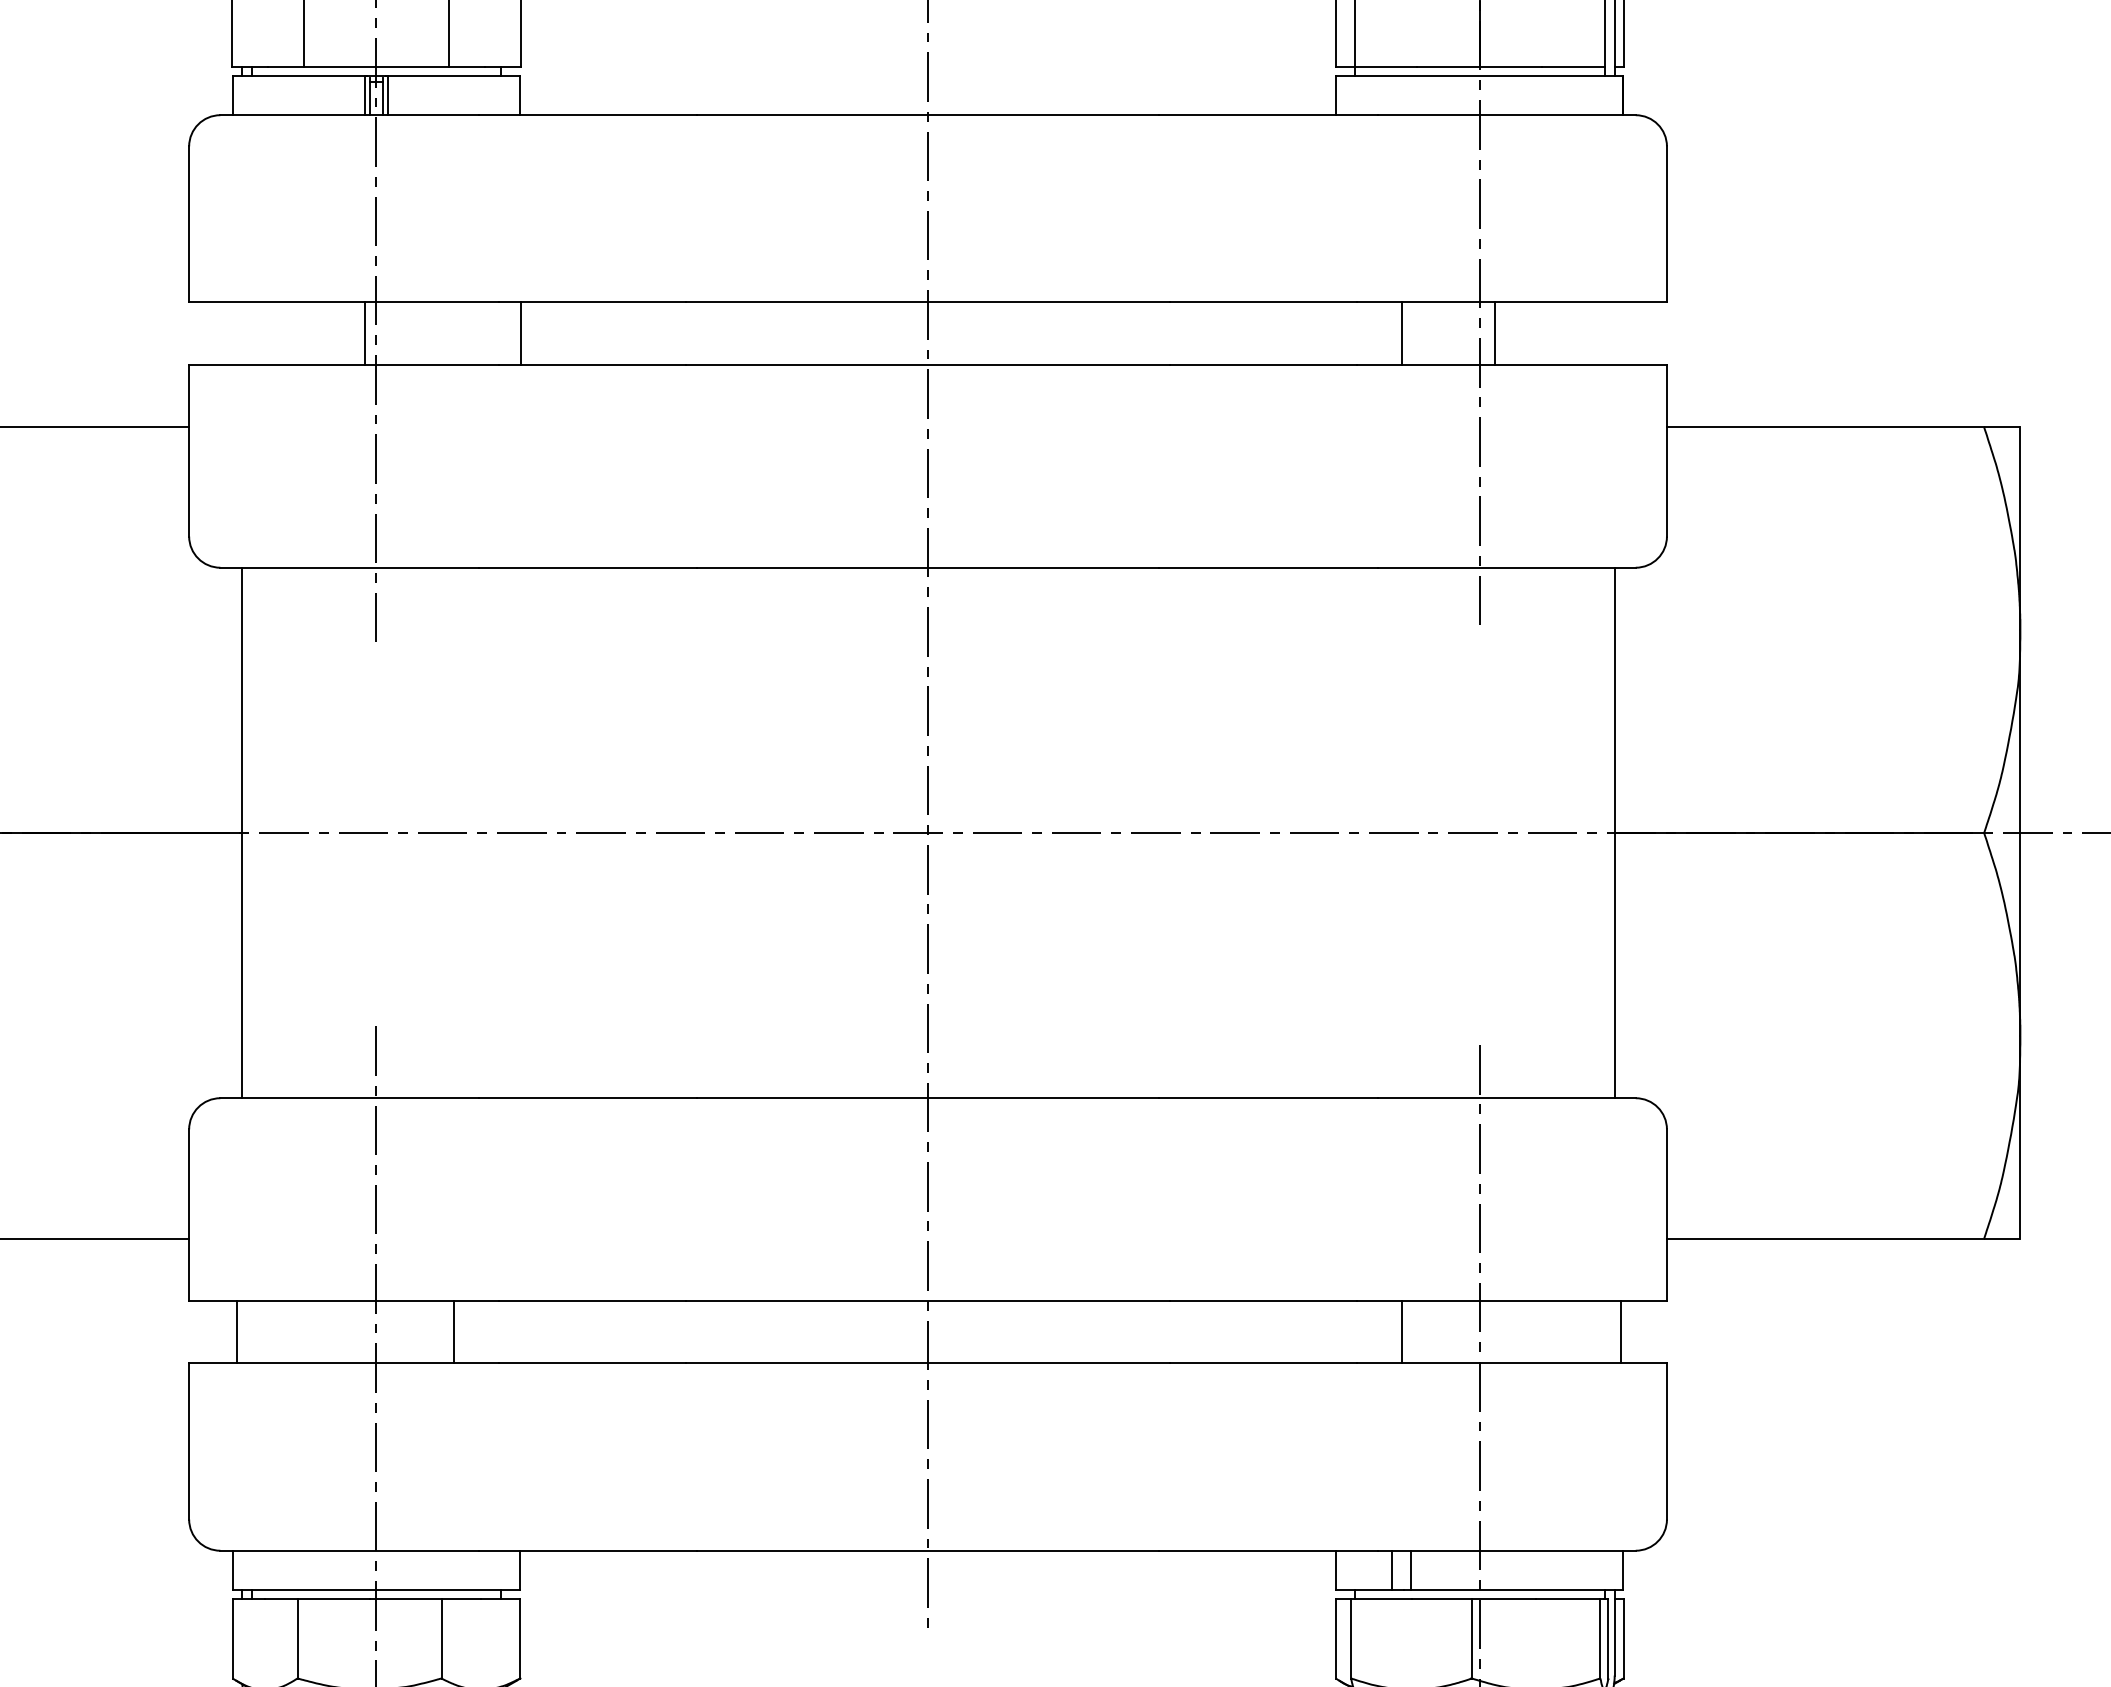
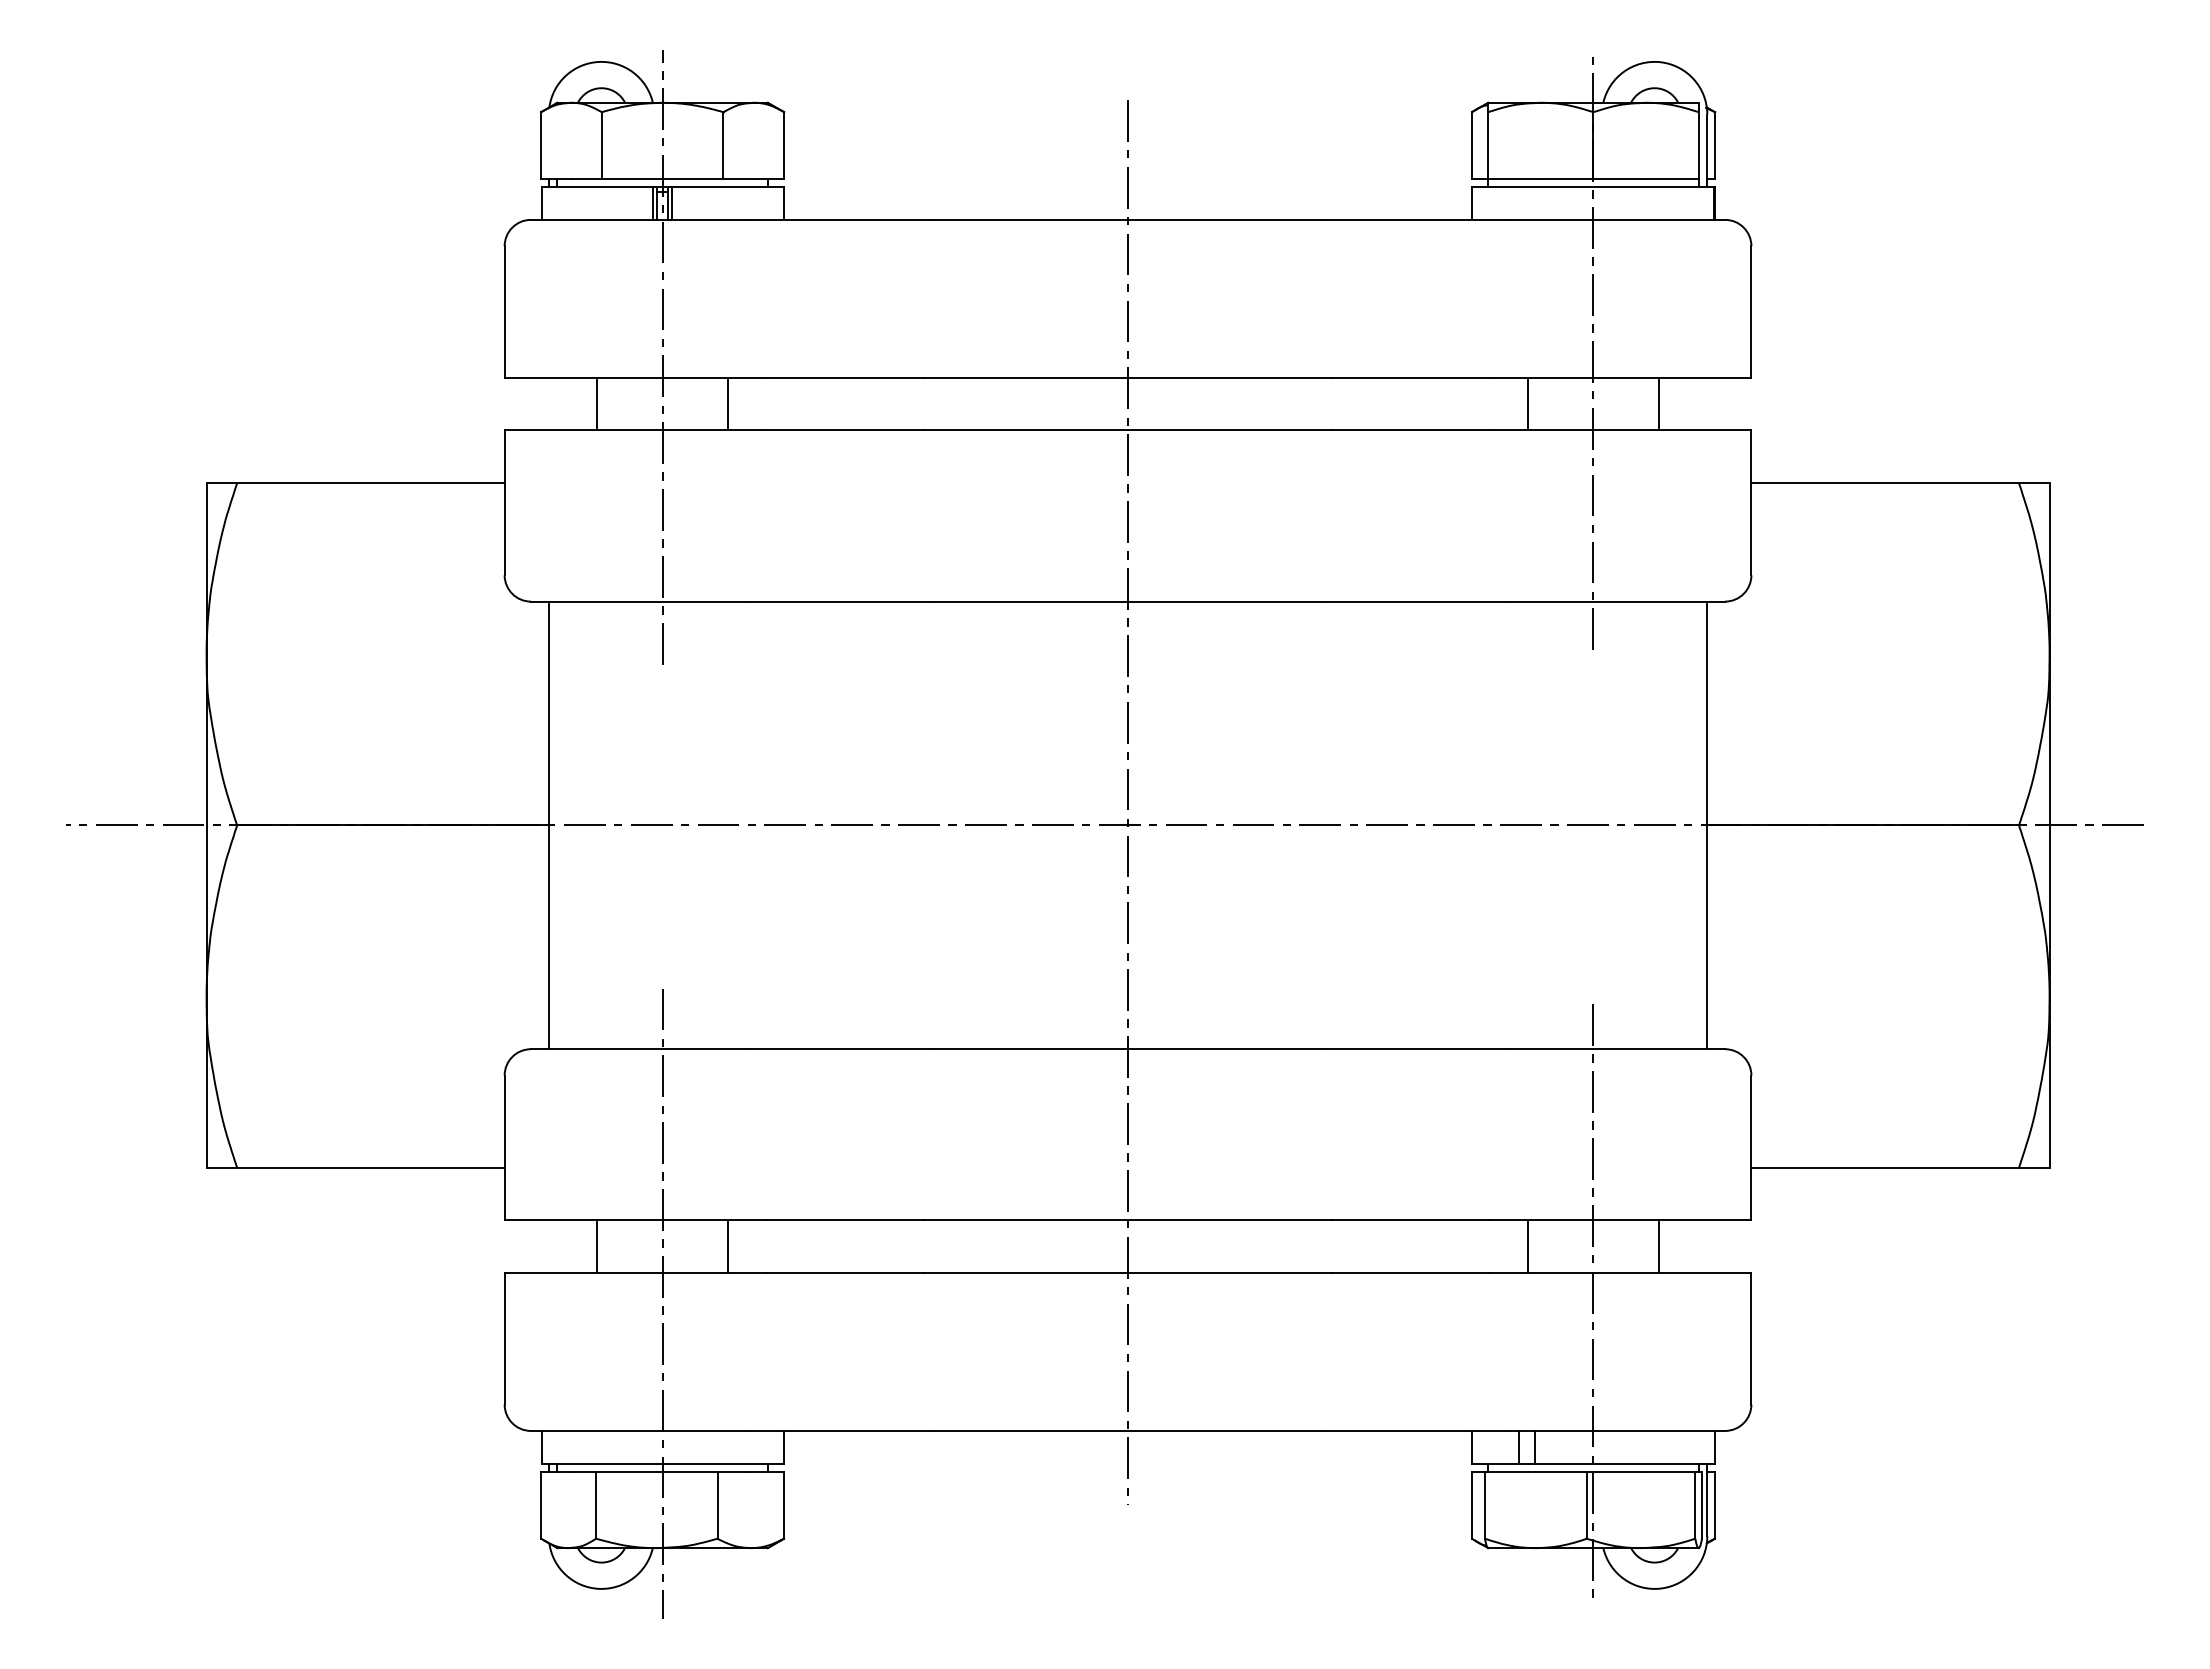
line: (364, 332) -> (596, 403), moved
line: (520, 332) -> (728, 403), moved
line: (1495, 332) -> (1659, 403), moved
line: (236, 1332) -> (596, 1246), moved
line: (1620, 1332) -> (1659, 1246), moved

